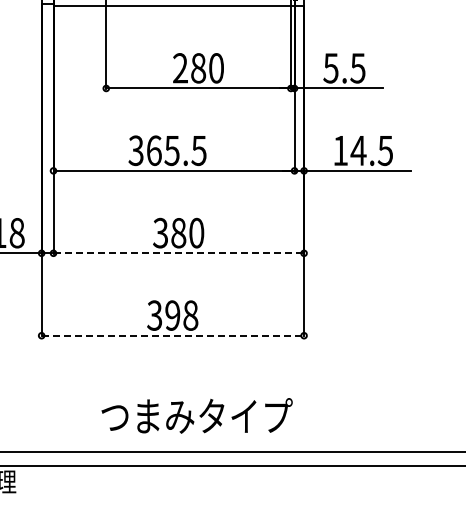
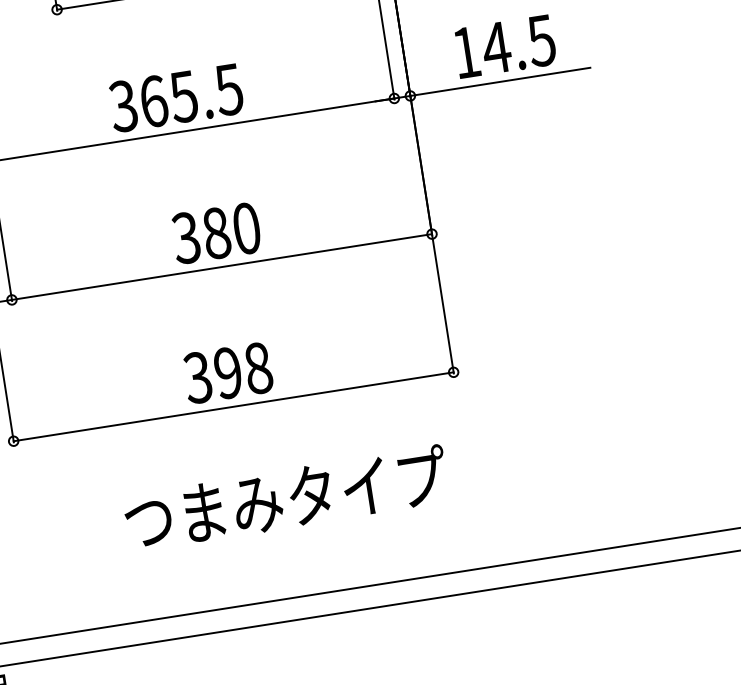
line: (179, 253) -> (223, 267), dashed -> solid
line: (173, 335) -> (234, 406), dashed -> solid
text: (196, 415) -> (285, 497), moved

